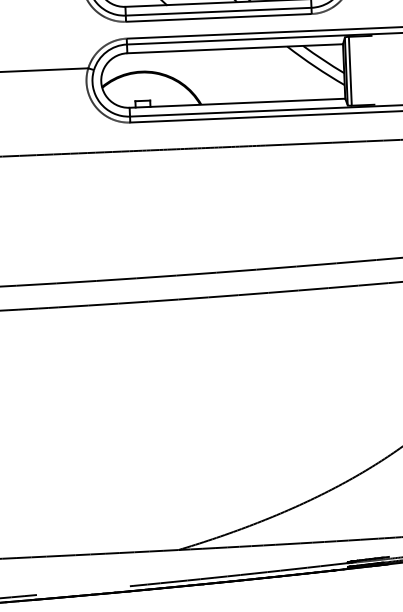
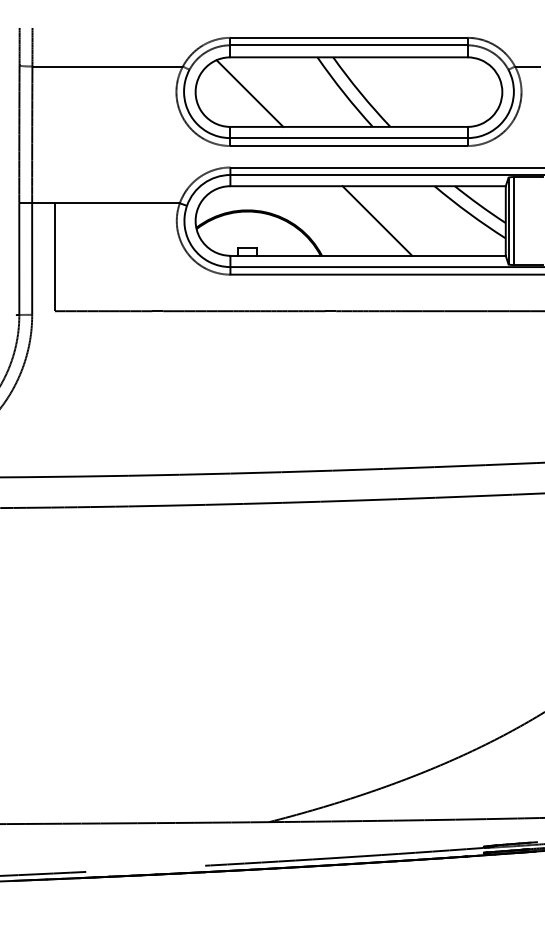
line: (243, 75) -> (377, 220), added

